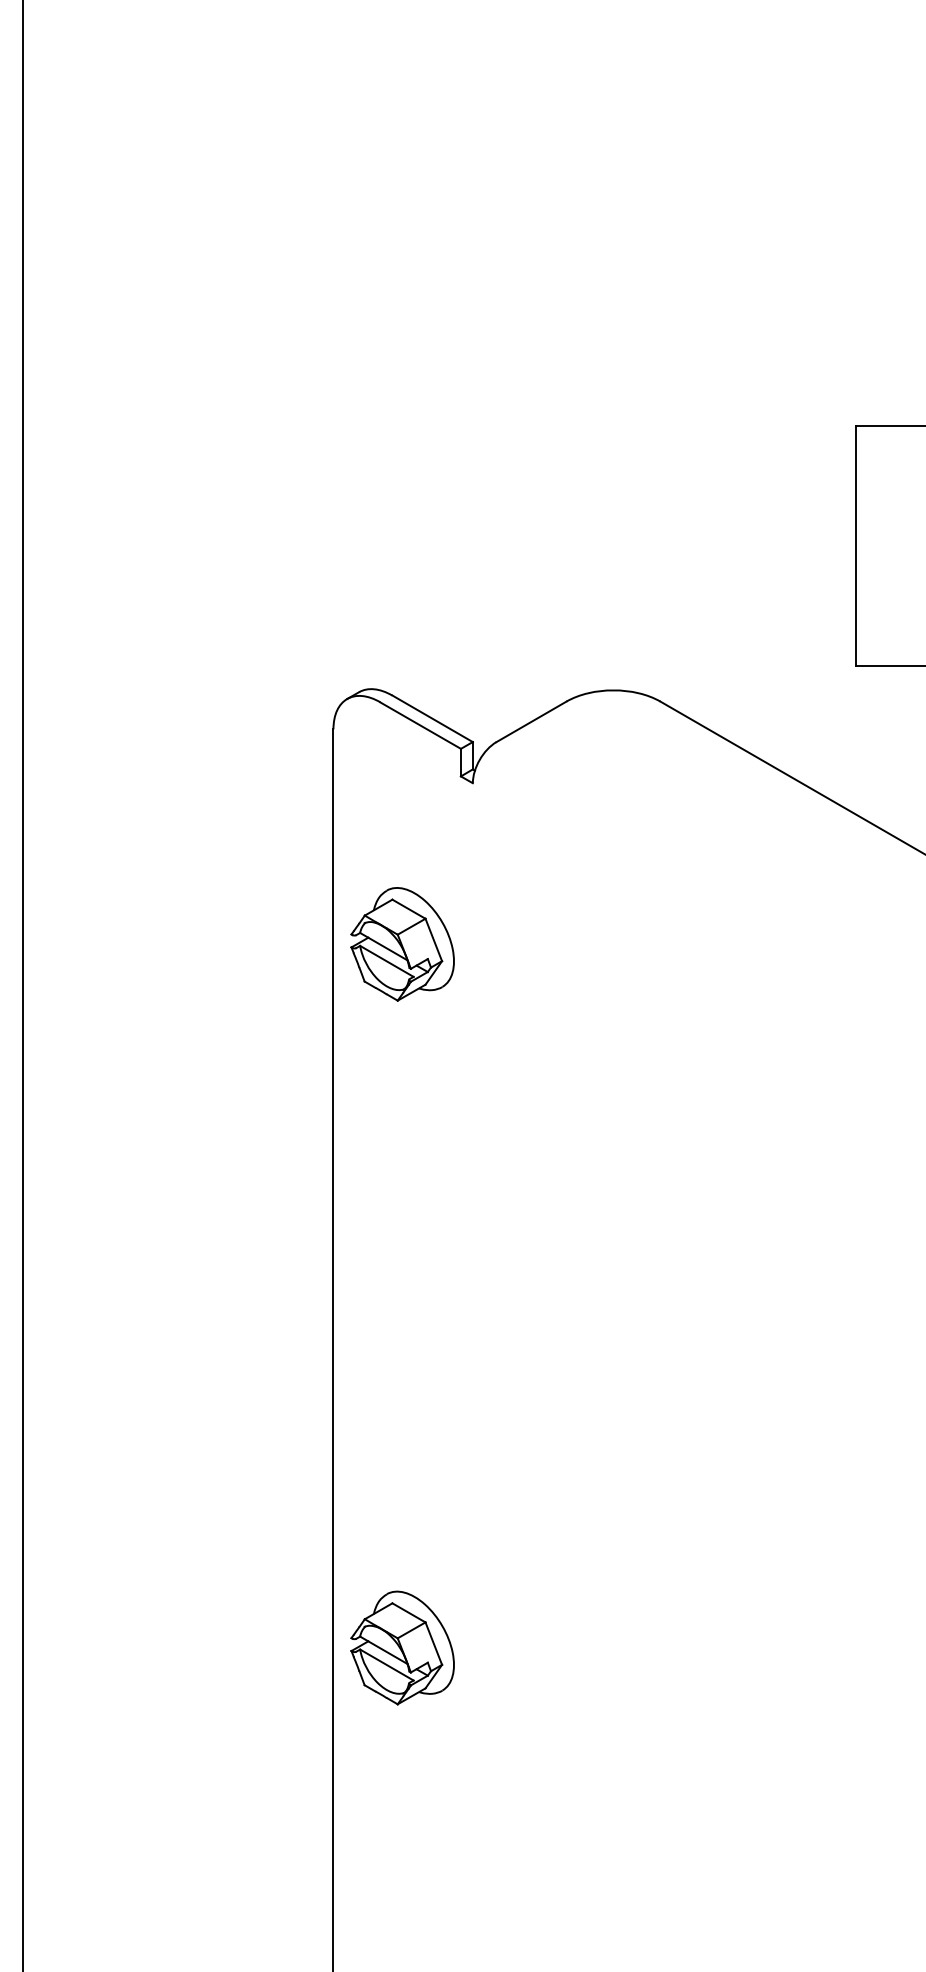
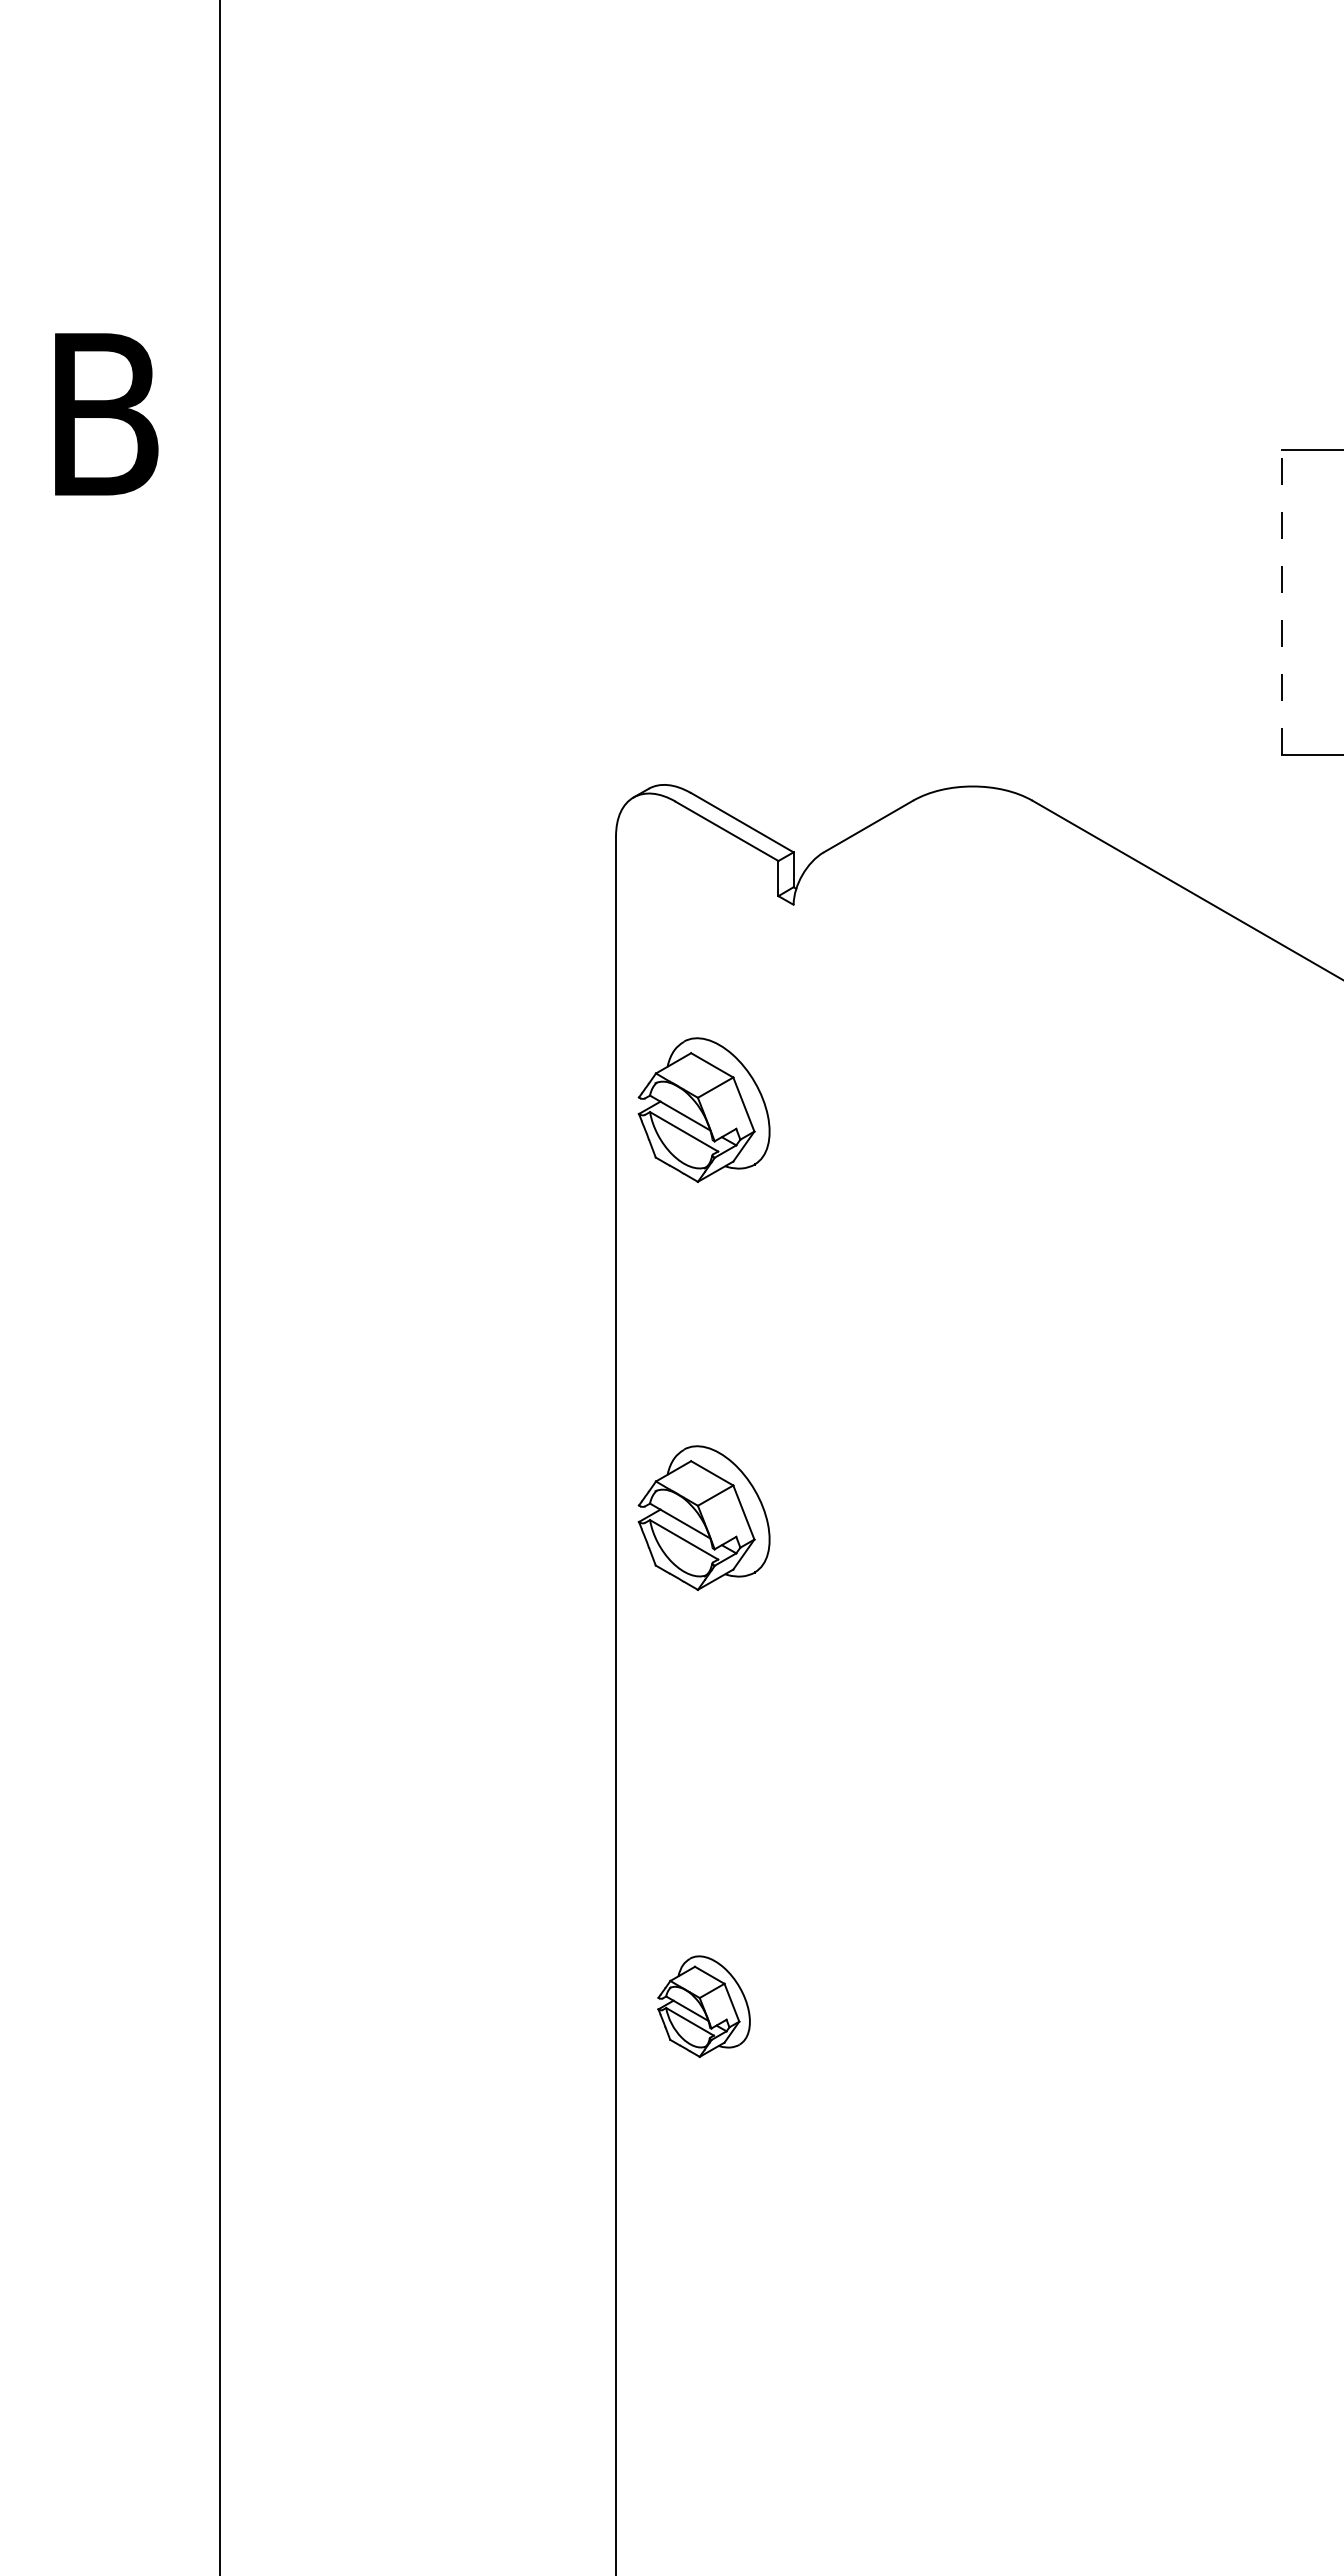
line: (856, 545) -> (1282, 602), solid -> dashed
part: (402, 1264) -> (703, 1517), added
part: (402, 1647) -> (703, 2006), size x0.7

